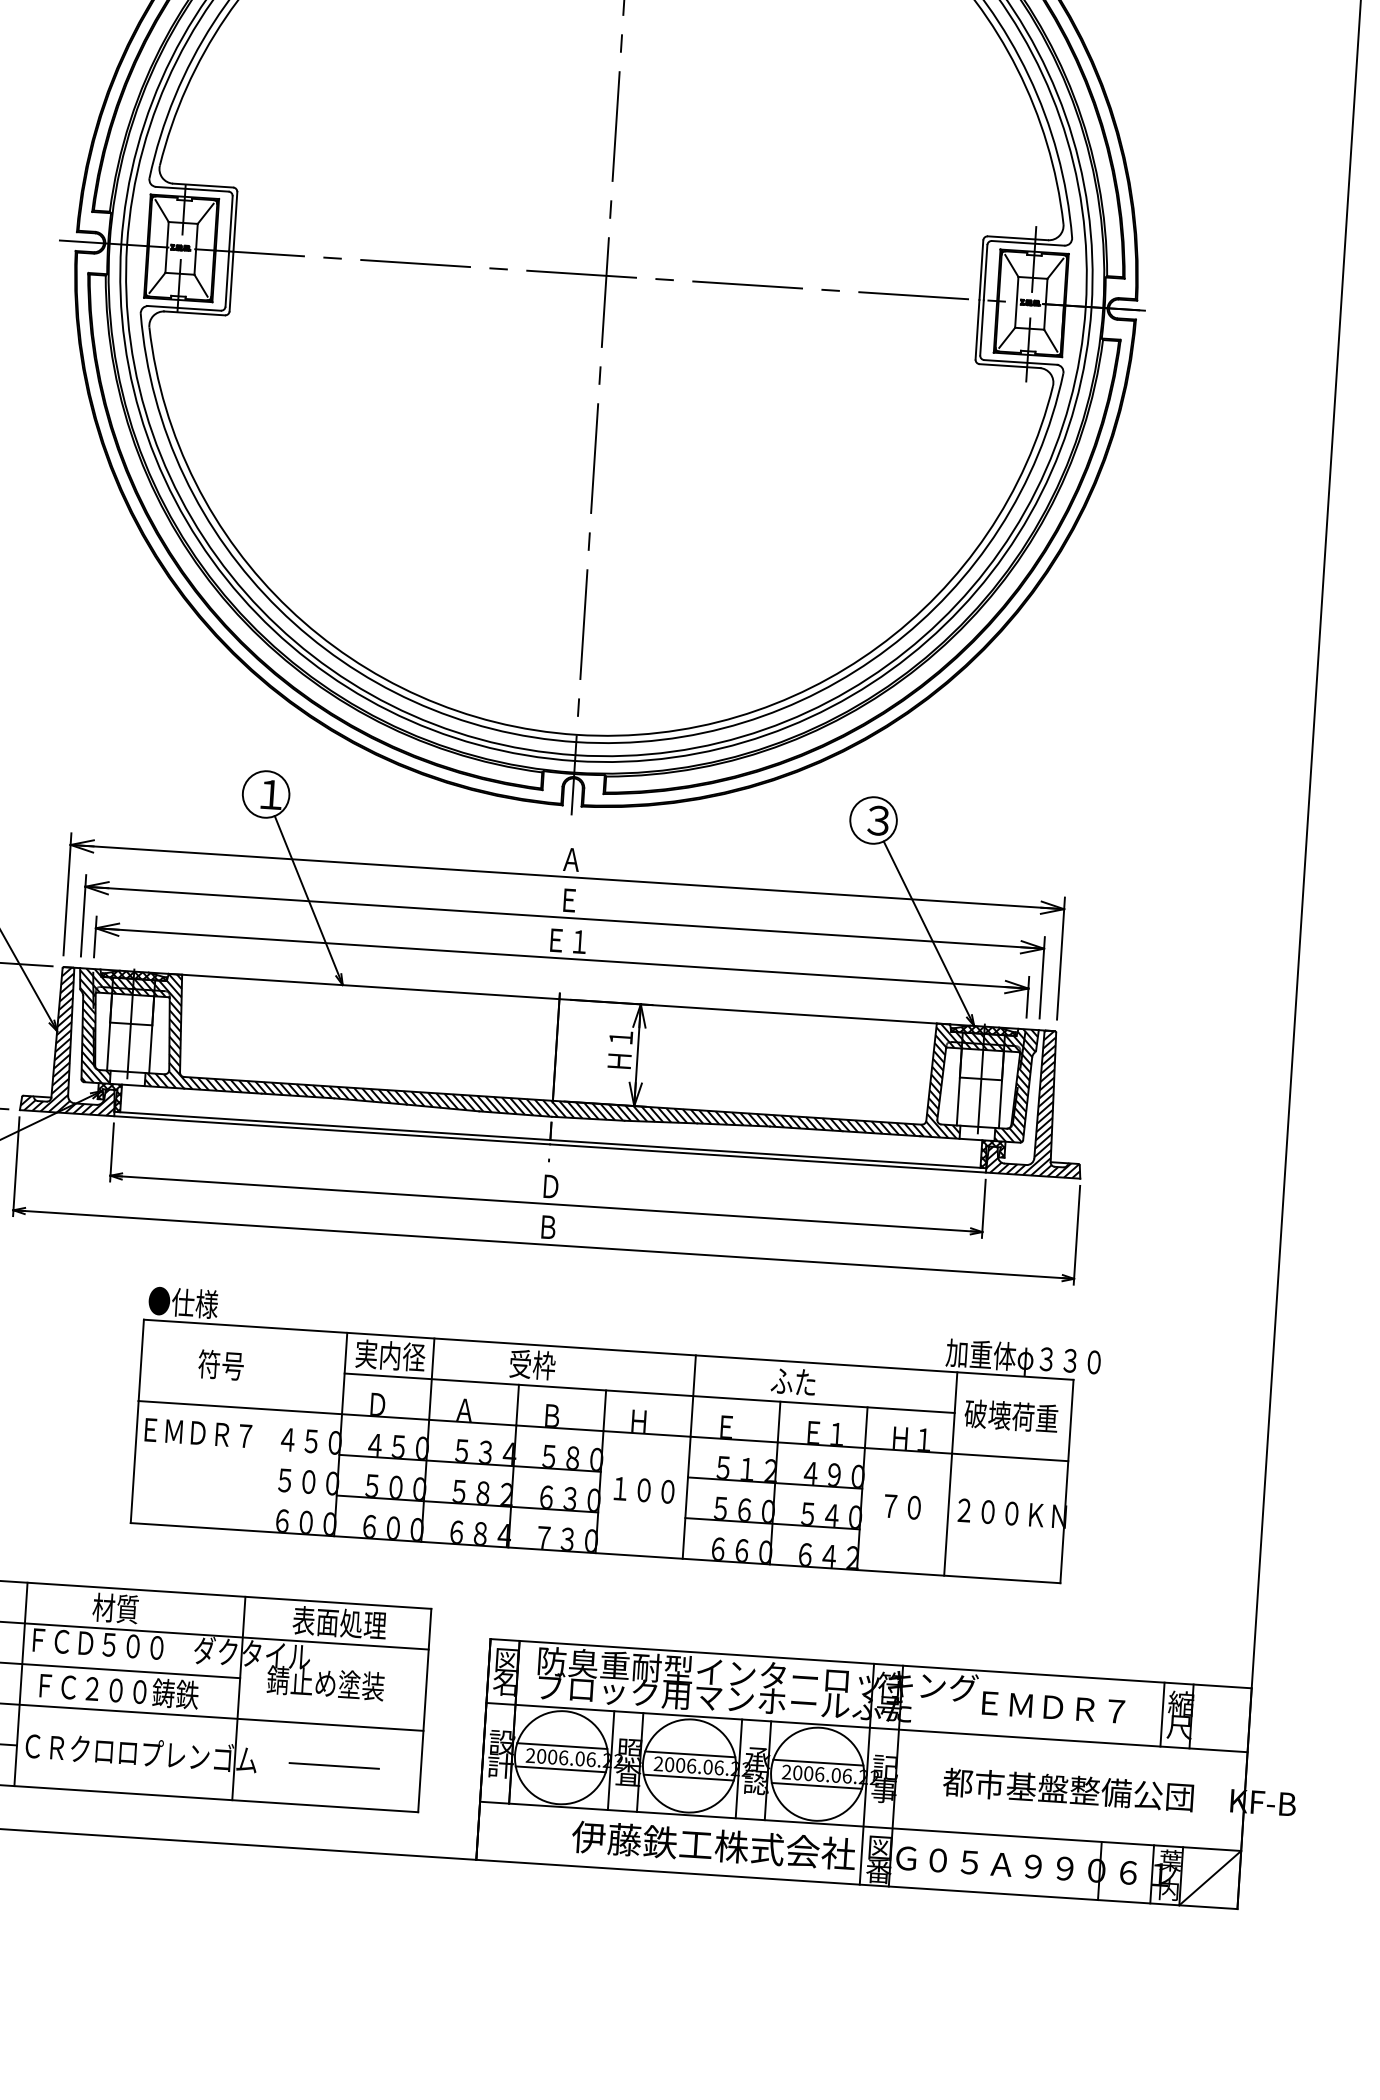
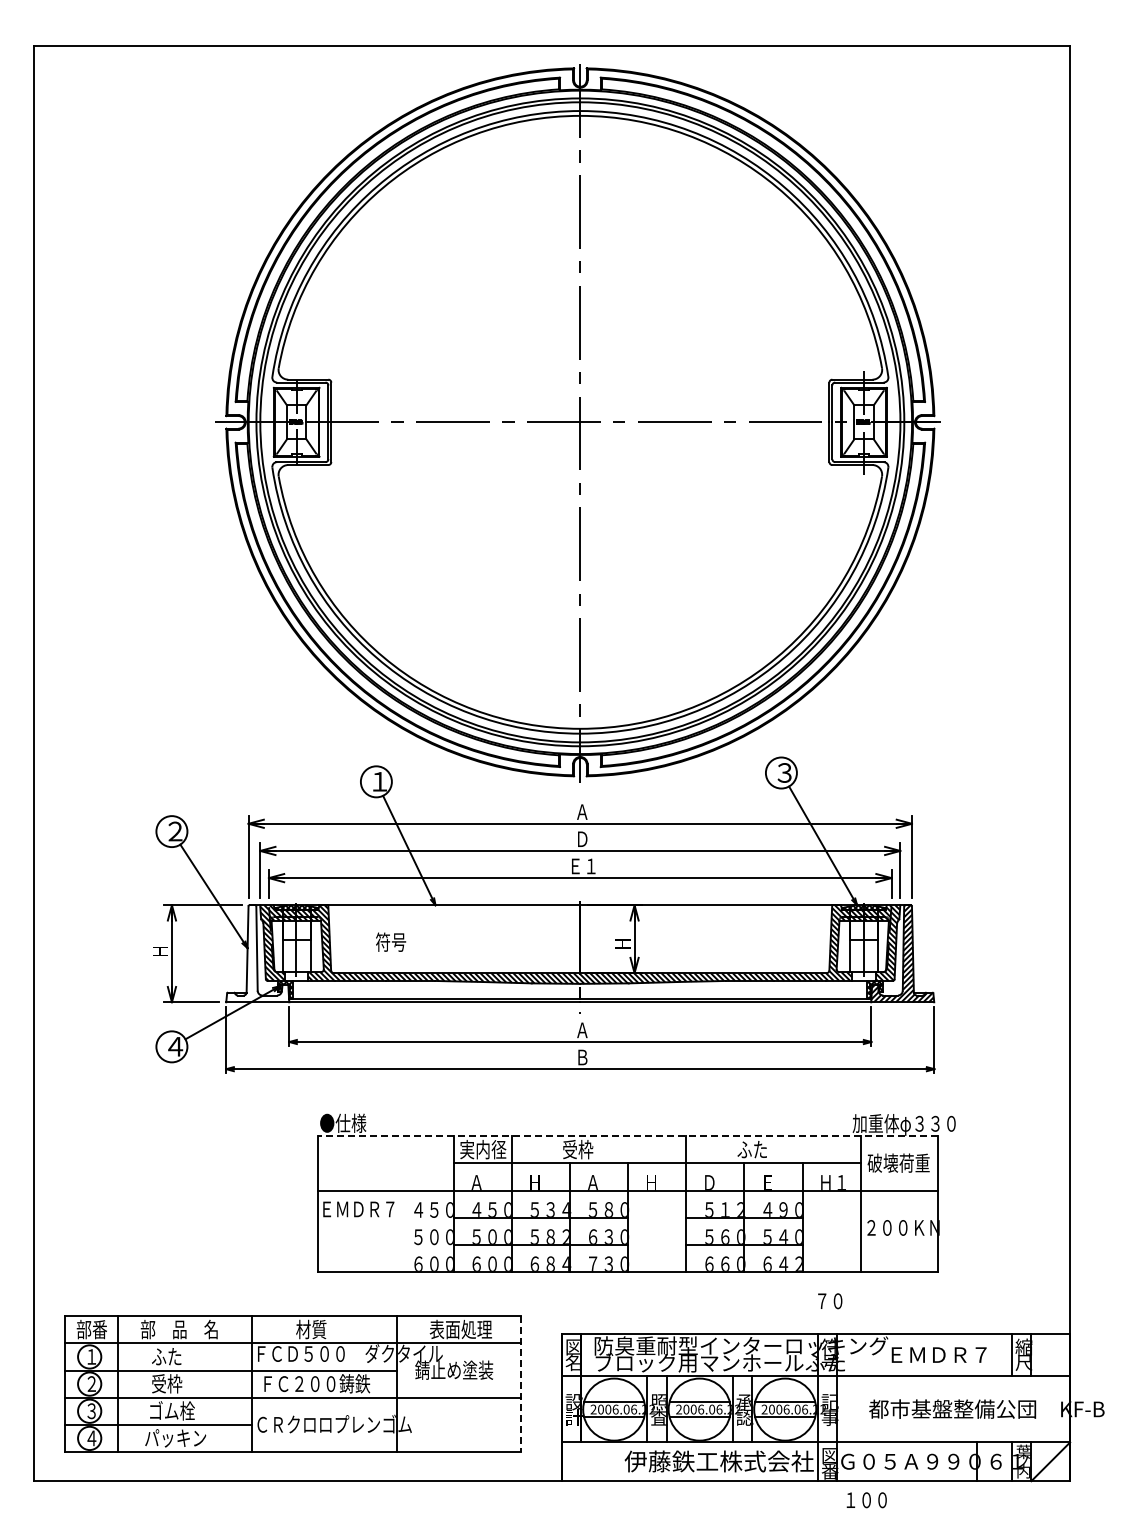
text: (569, 899) -> (582, 838), Ｅ -> Ｄ
hatch: (71, 1040) -> (257, 953), removed
text: (619, 1049) -> (622, 936), Ｈ１ -> Ｈ
text: (550, 1186) -> (582, 1030), Ｄ -> Ａ
line: (607, 1349) -> (627, 1136), solid -> dashed
text: (221, 1364) -> (391, 941), moved
text: (377, 1404) -> (476, 1182), Ｄ -> Ａ
text: (464, 1409) -> (534, 1182), Ａ -> Ｈ
text: (550, 1415) -> (592, 1182), Ｂ -> Ａ
text: (726, 1426) -> (709, 1182), Ｅ -> Ｄ
text: (825, 1433) -> (775, 1182), Ｅ１ -> Ｅ
text: (643, 1490) -> (866, 1500), moved
text: (902, 1507) -> (830, 1301), moved
line: (425, 1711) -> (521, 1384), solid -> dashed
line: (334, 1765) -> (463, 1424), removed

